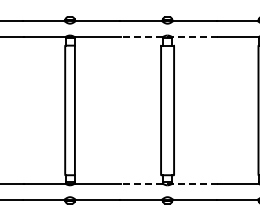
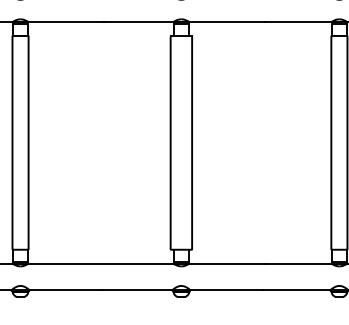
line: (169, 36) -> (184, 20), dashed -> solid
line: (169, 183) -> (184, 263), dashed -> solid

